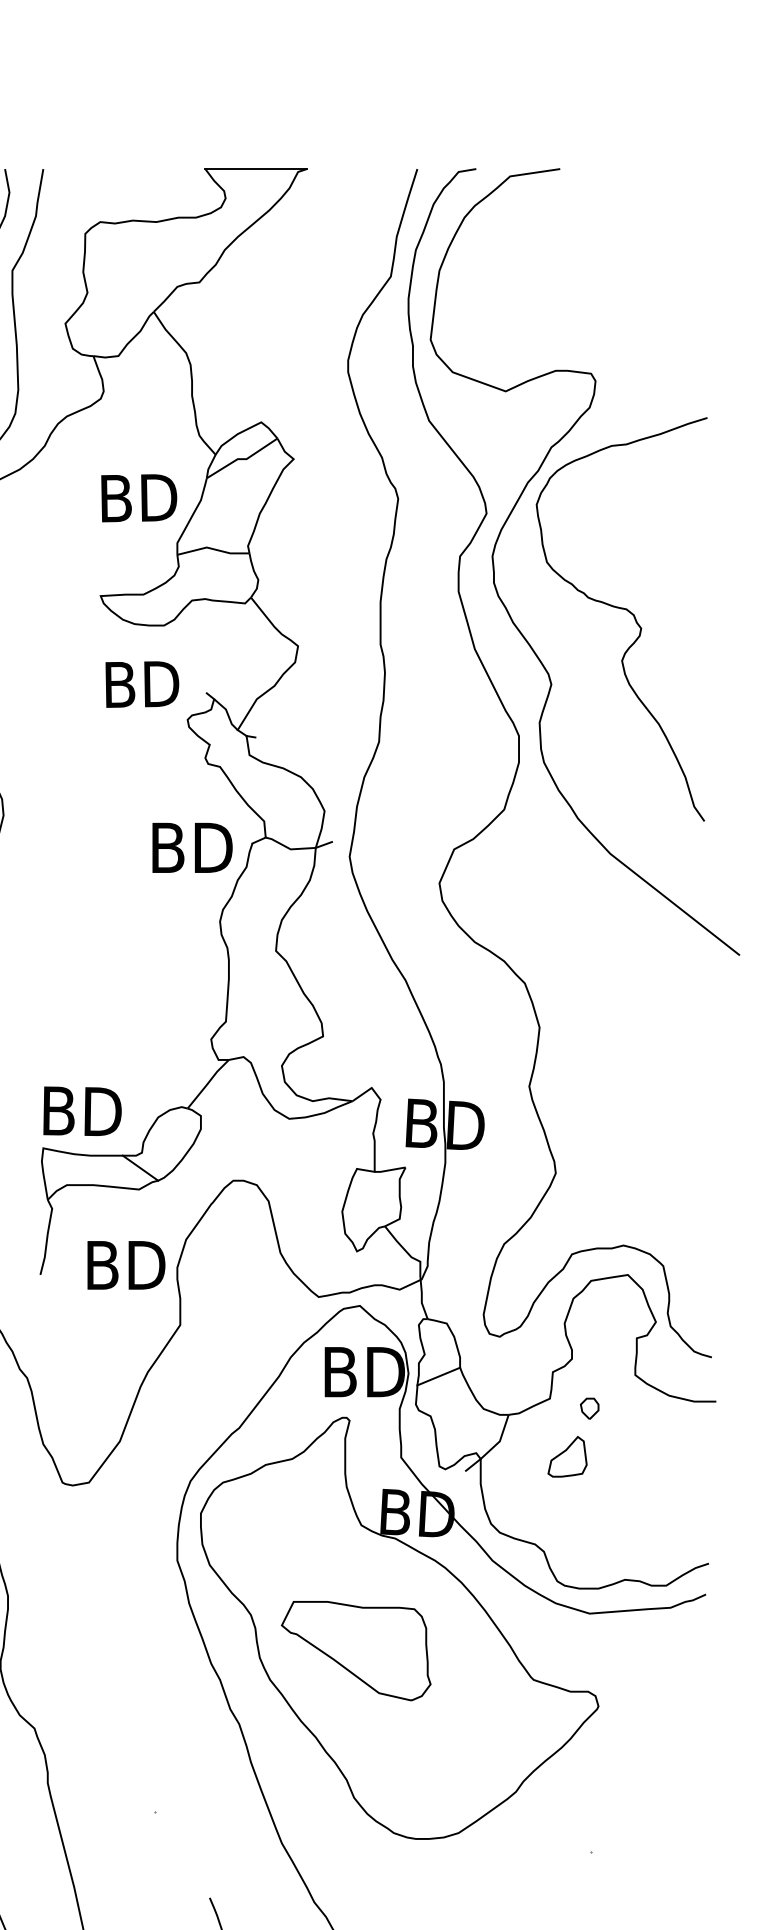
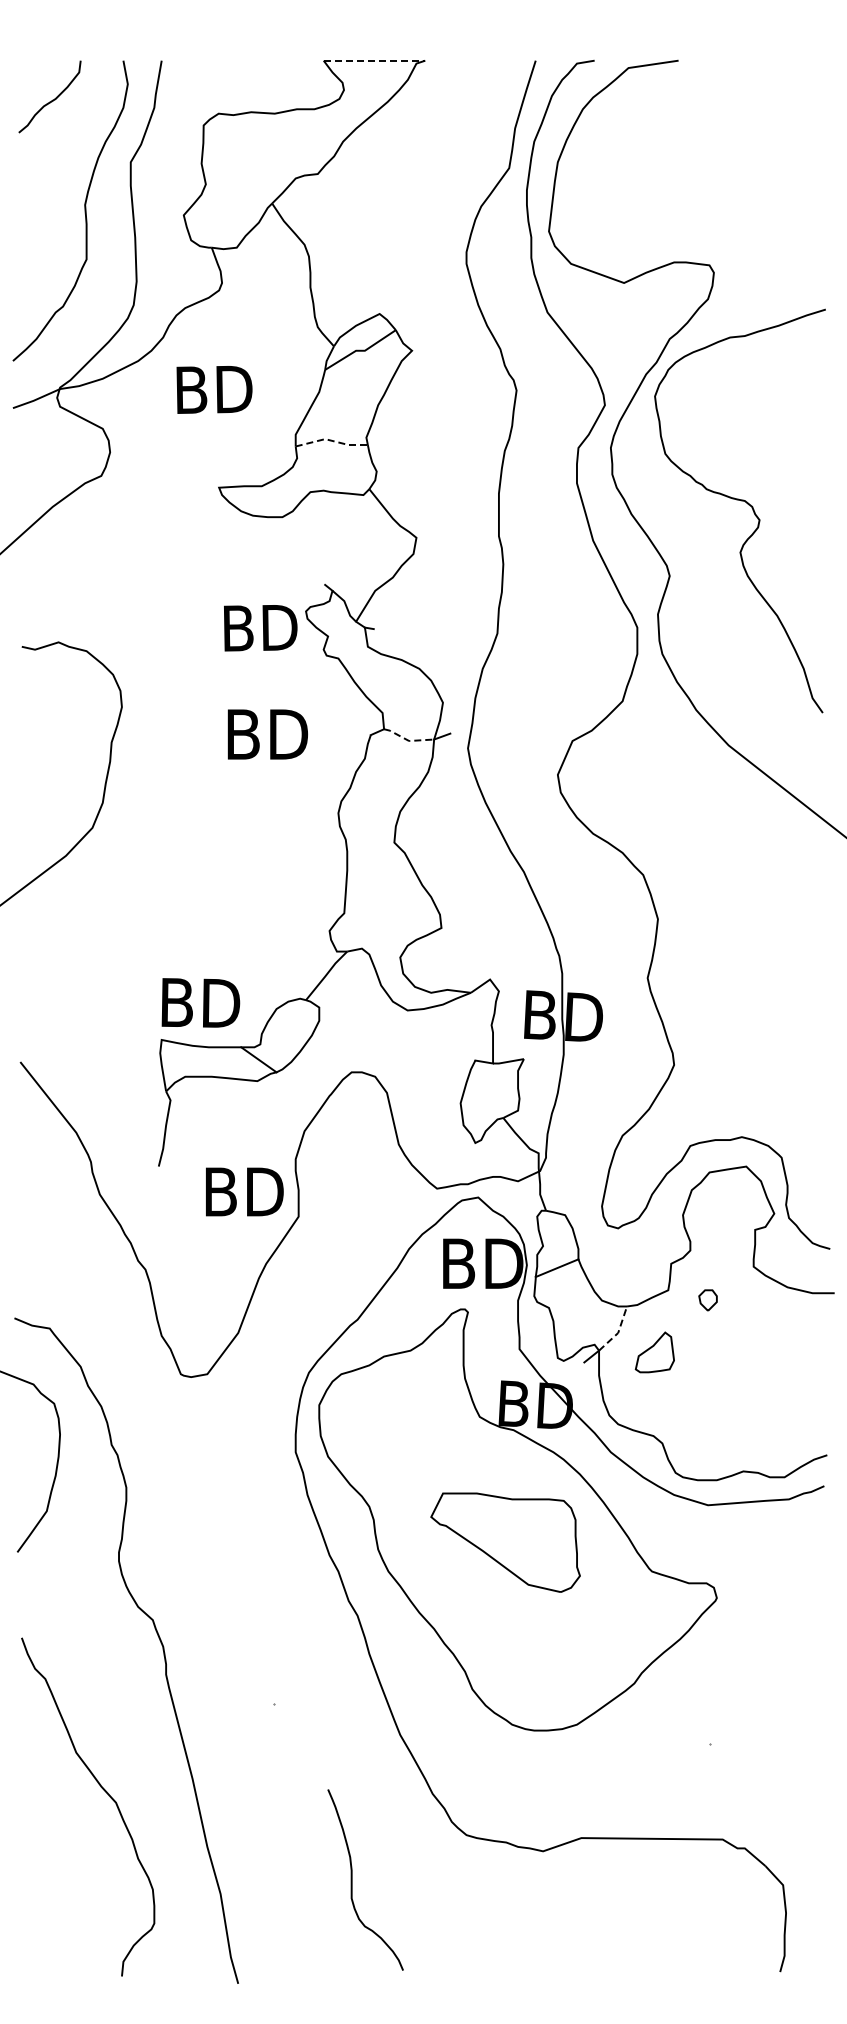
line: (256, 168) -> (374, 60), solid -> dashed
text: (139, 497) -> (214, 389), moved
line: (213, 548) -> (331, 440), solid -> dashed
text: (142, 684) -> (260, 628), moved
text: (192, 847) -> (267, 734), moved
line: (290, 848) -> (408, 740), solid -> dashed
text: (126, 1264) -> (244, 1191), moved
line: (500, 1440) -> (618, 1332), solid -> dashed
part: (567, 1456) -> (654, 1352), moved
part: (356, 1650) -> (505, 1542), moved

